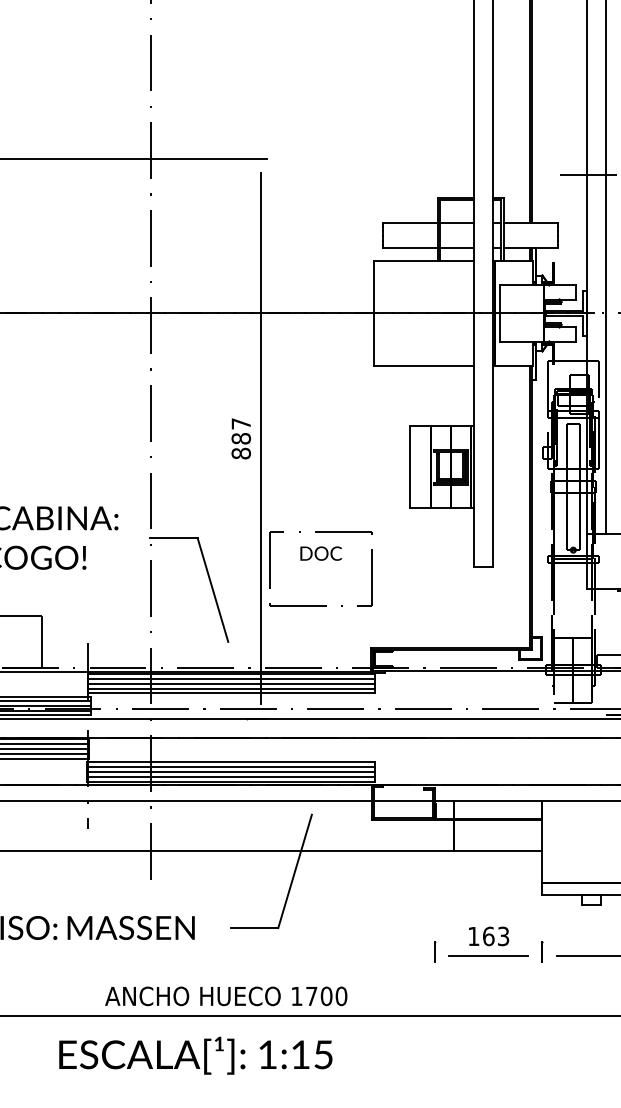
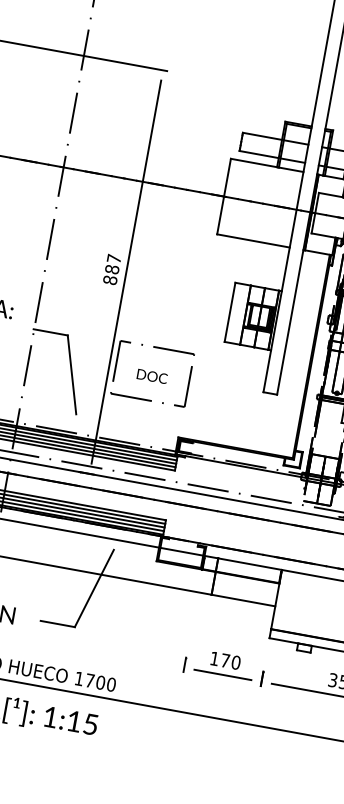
text: (320, 553) -> (151, 376), moved
text: (496, 936) -> (231, 661), 163 -> 170

